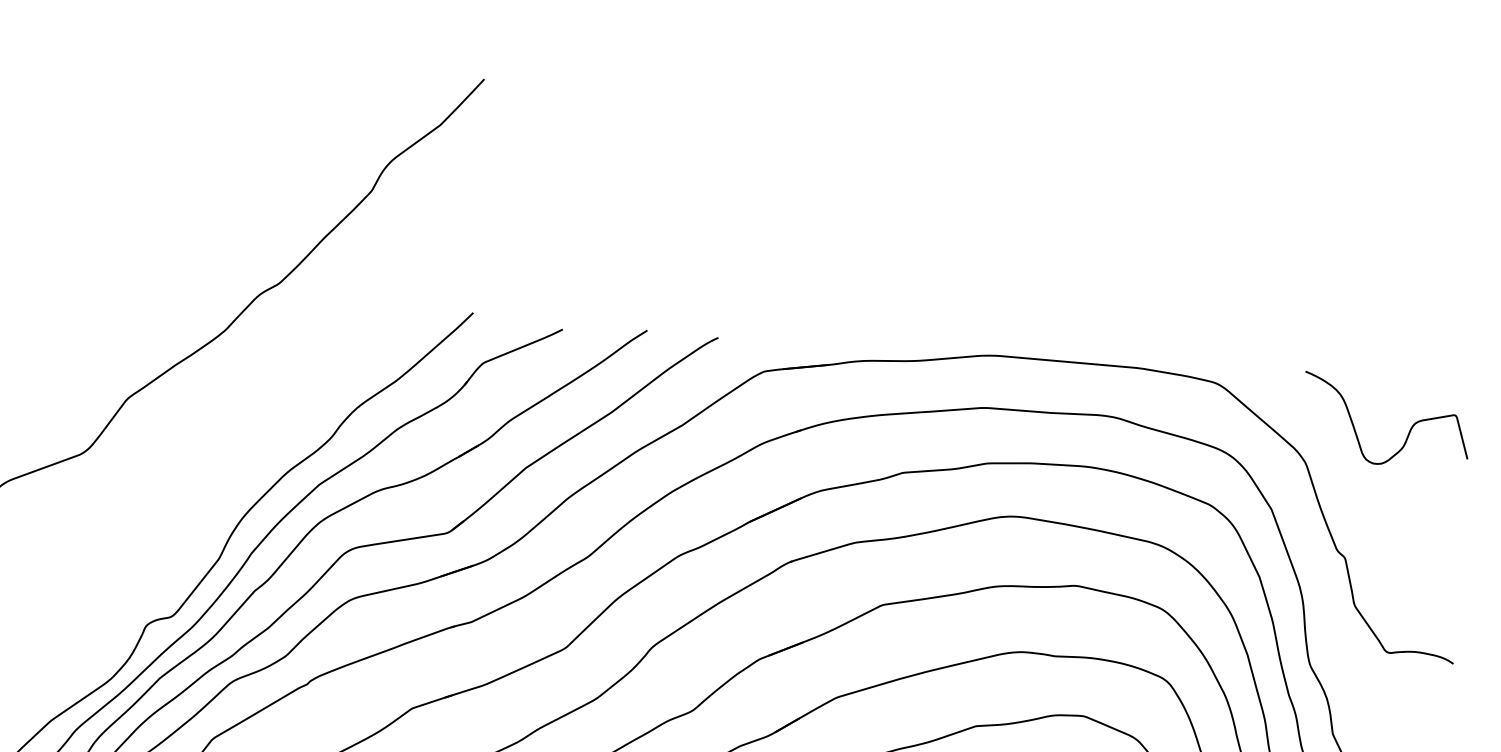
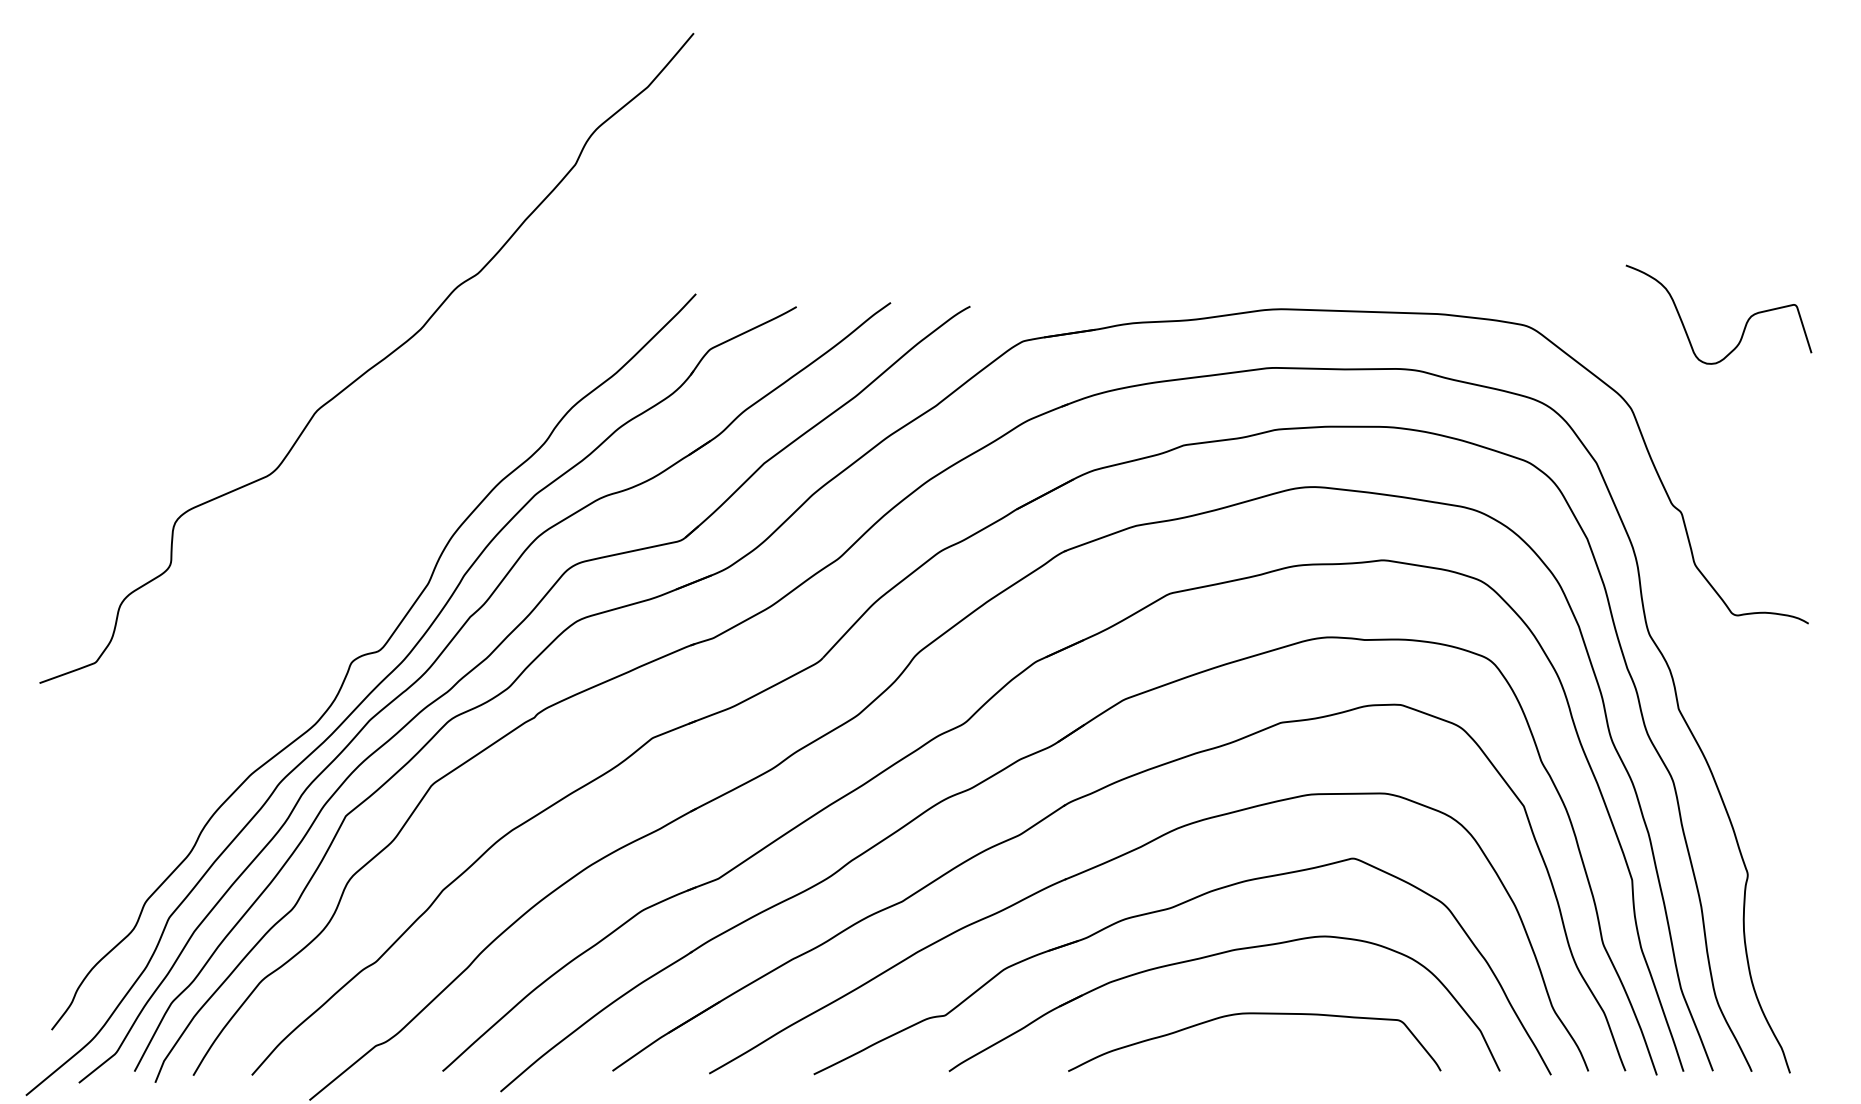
curve: (1409, 429) -> (1745, 323), moved

